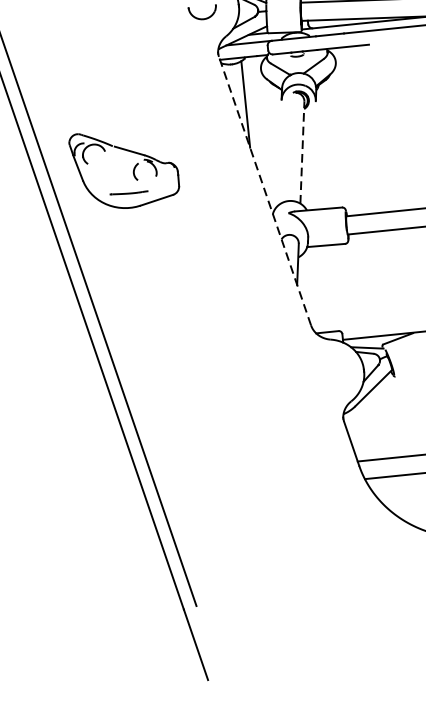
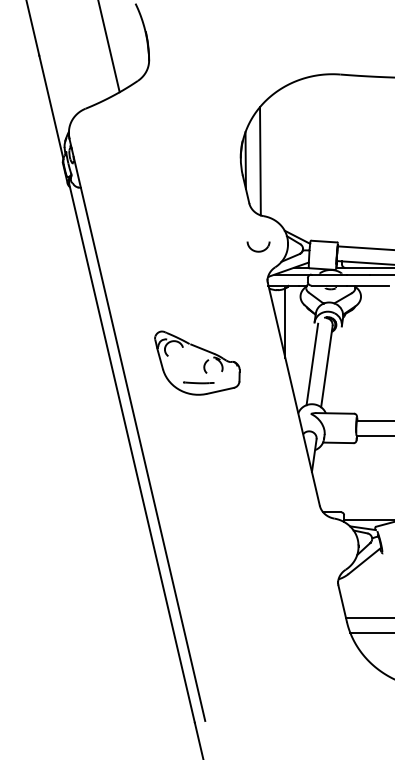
line: (284, 151) -> (312, 364), added
line: (301, 152) -> (326, 366), dashed -> solid
part: (124, 168) -> (197, 362), moved
line: (264, 190) -> (293, 393), dashed -> solid

